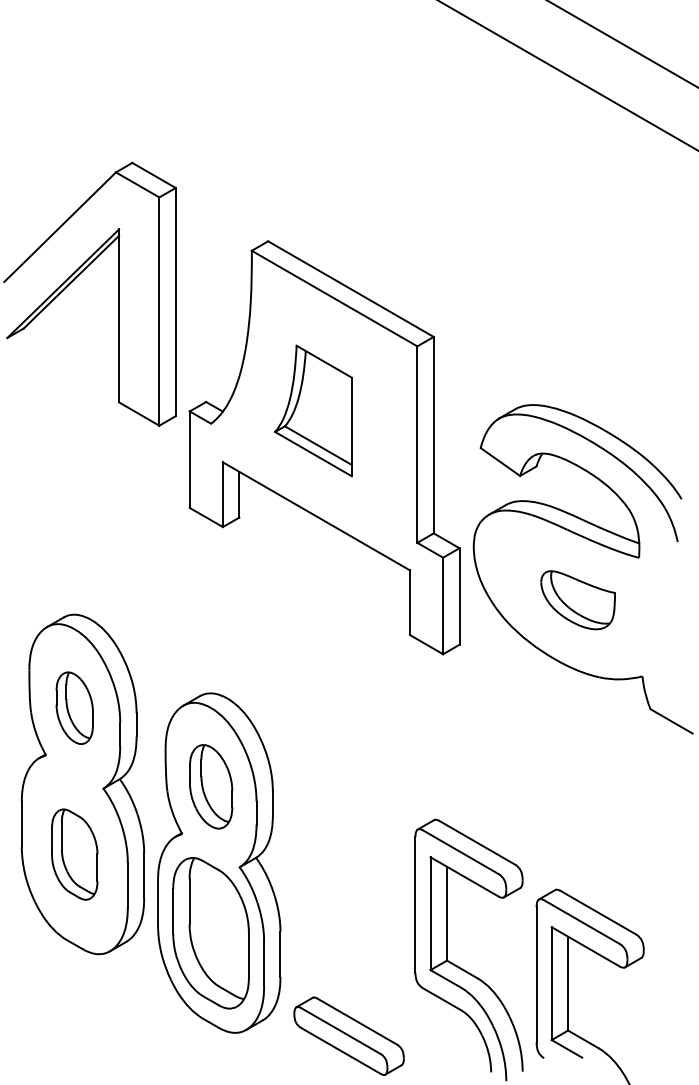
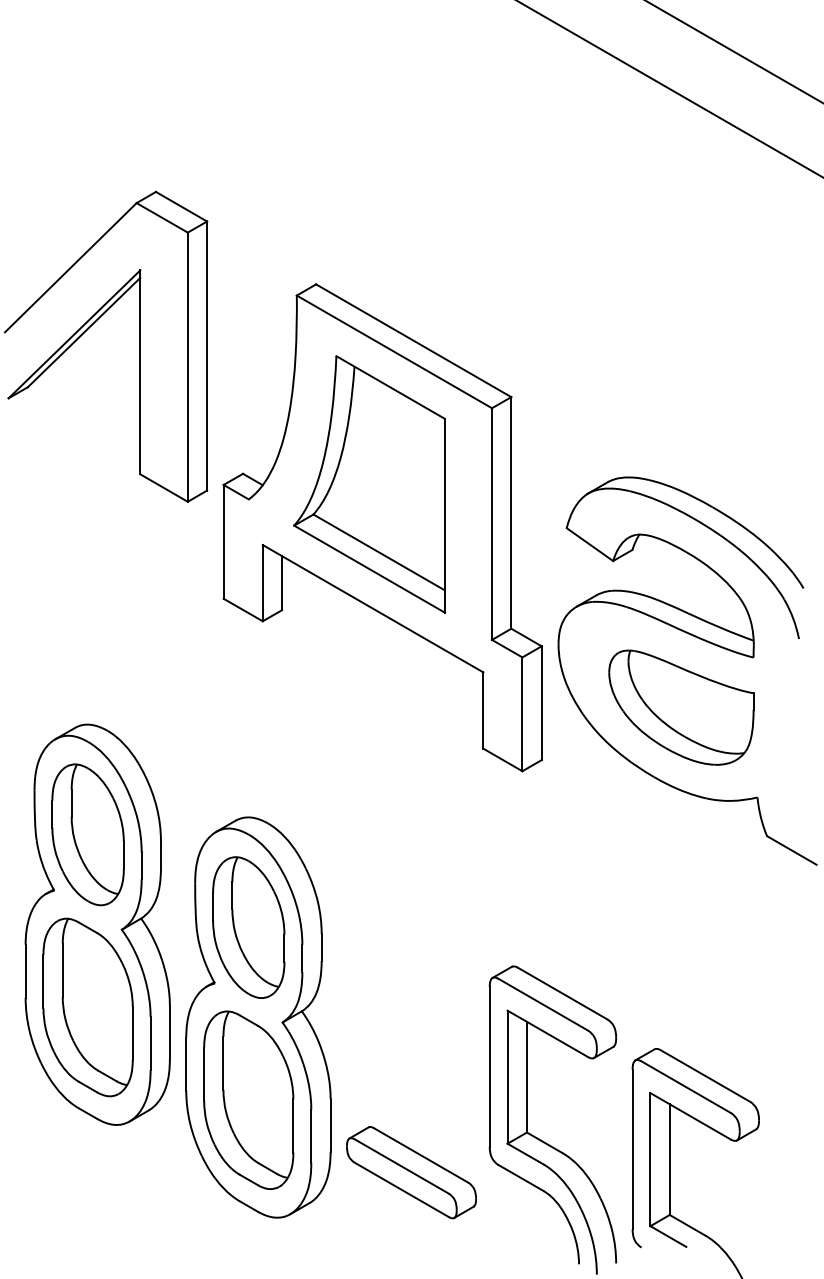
part: (313, 411) -> (369, 484), size x1.67
part: (578, 600) -> (681, 707), size x1.67
part: (74, 707) -> (87, 834), size x1.67
part: (210, 786) -> (248, 927), size x1.43
part: (74, 854) -> (87, 1007), size x1.67
part: (349, 1036) -> (411, 1172), moved

